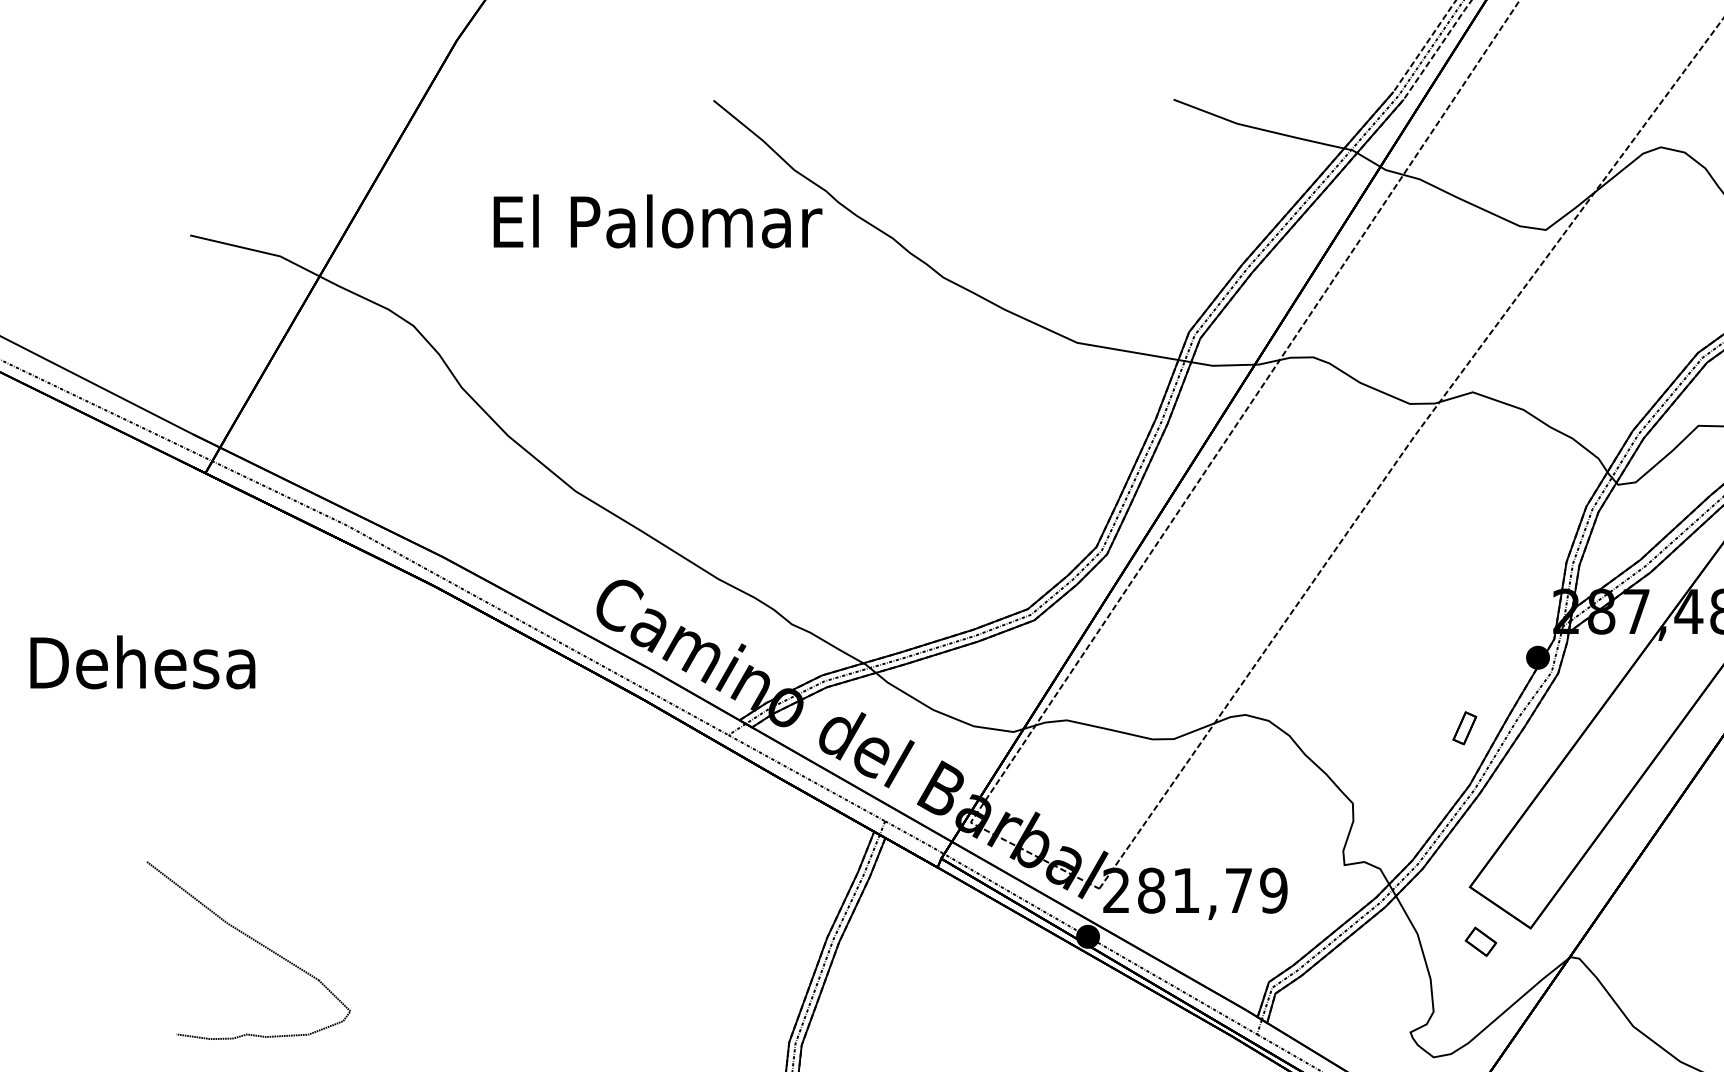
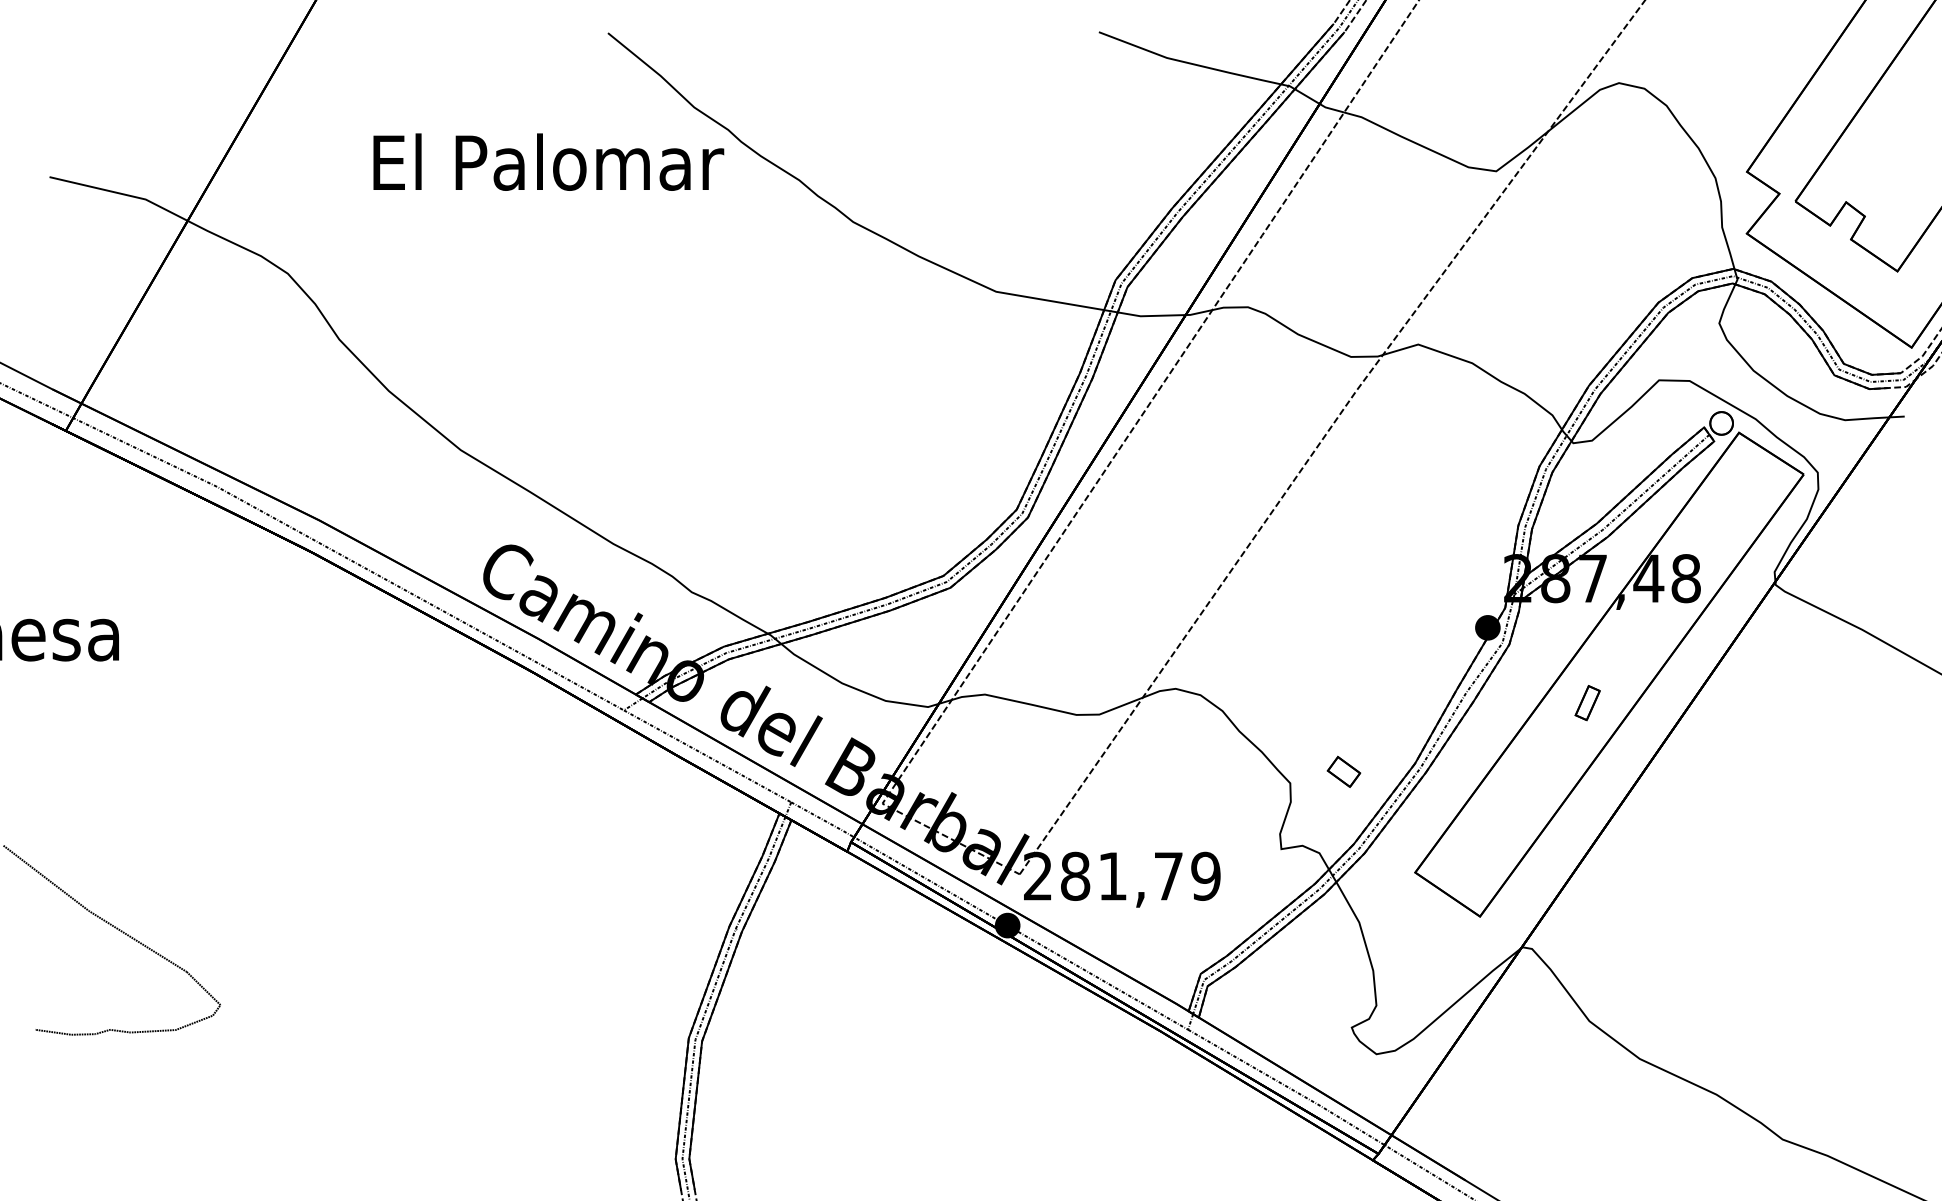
part: (1464, 728) -> (1587, 703), moved
part: (1480, 941) -> (1343, 771), moved

